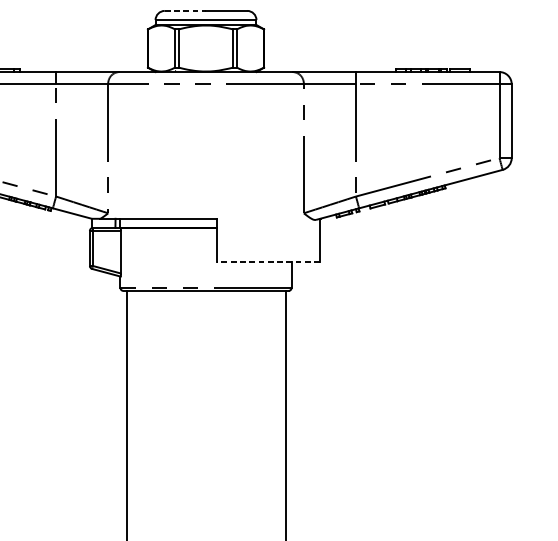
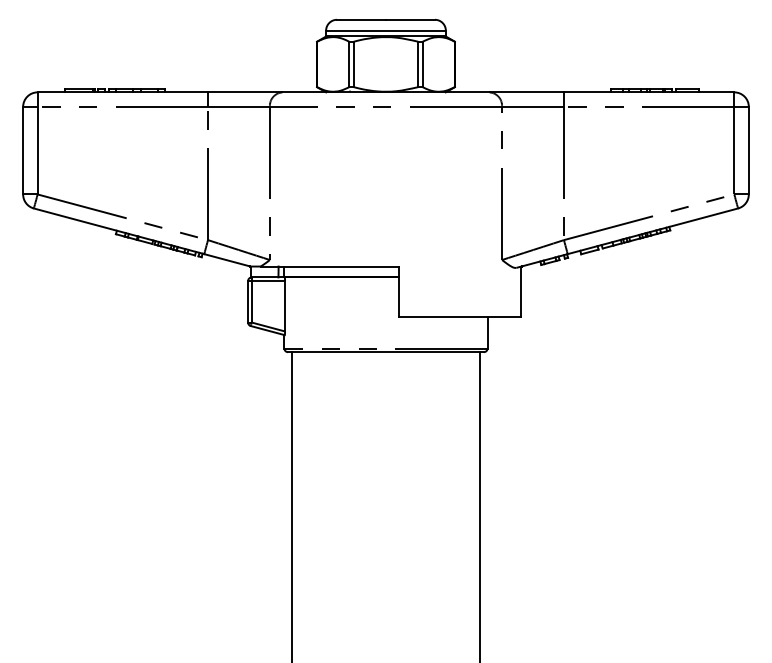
line: (186, 10) -> (362, 19), dashed -> solid
line: (267, 261) -> (459, 317), dashed -> solid

